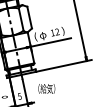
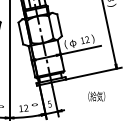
text: (46, 88) -> (96, 96), moved

